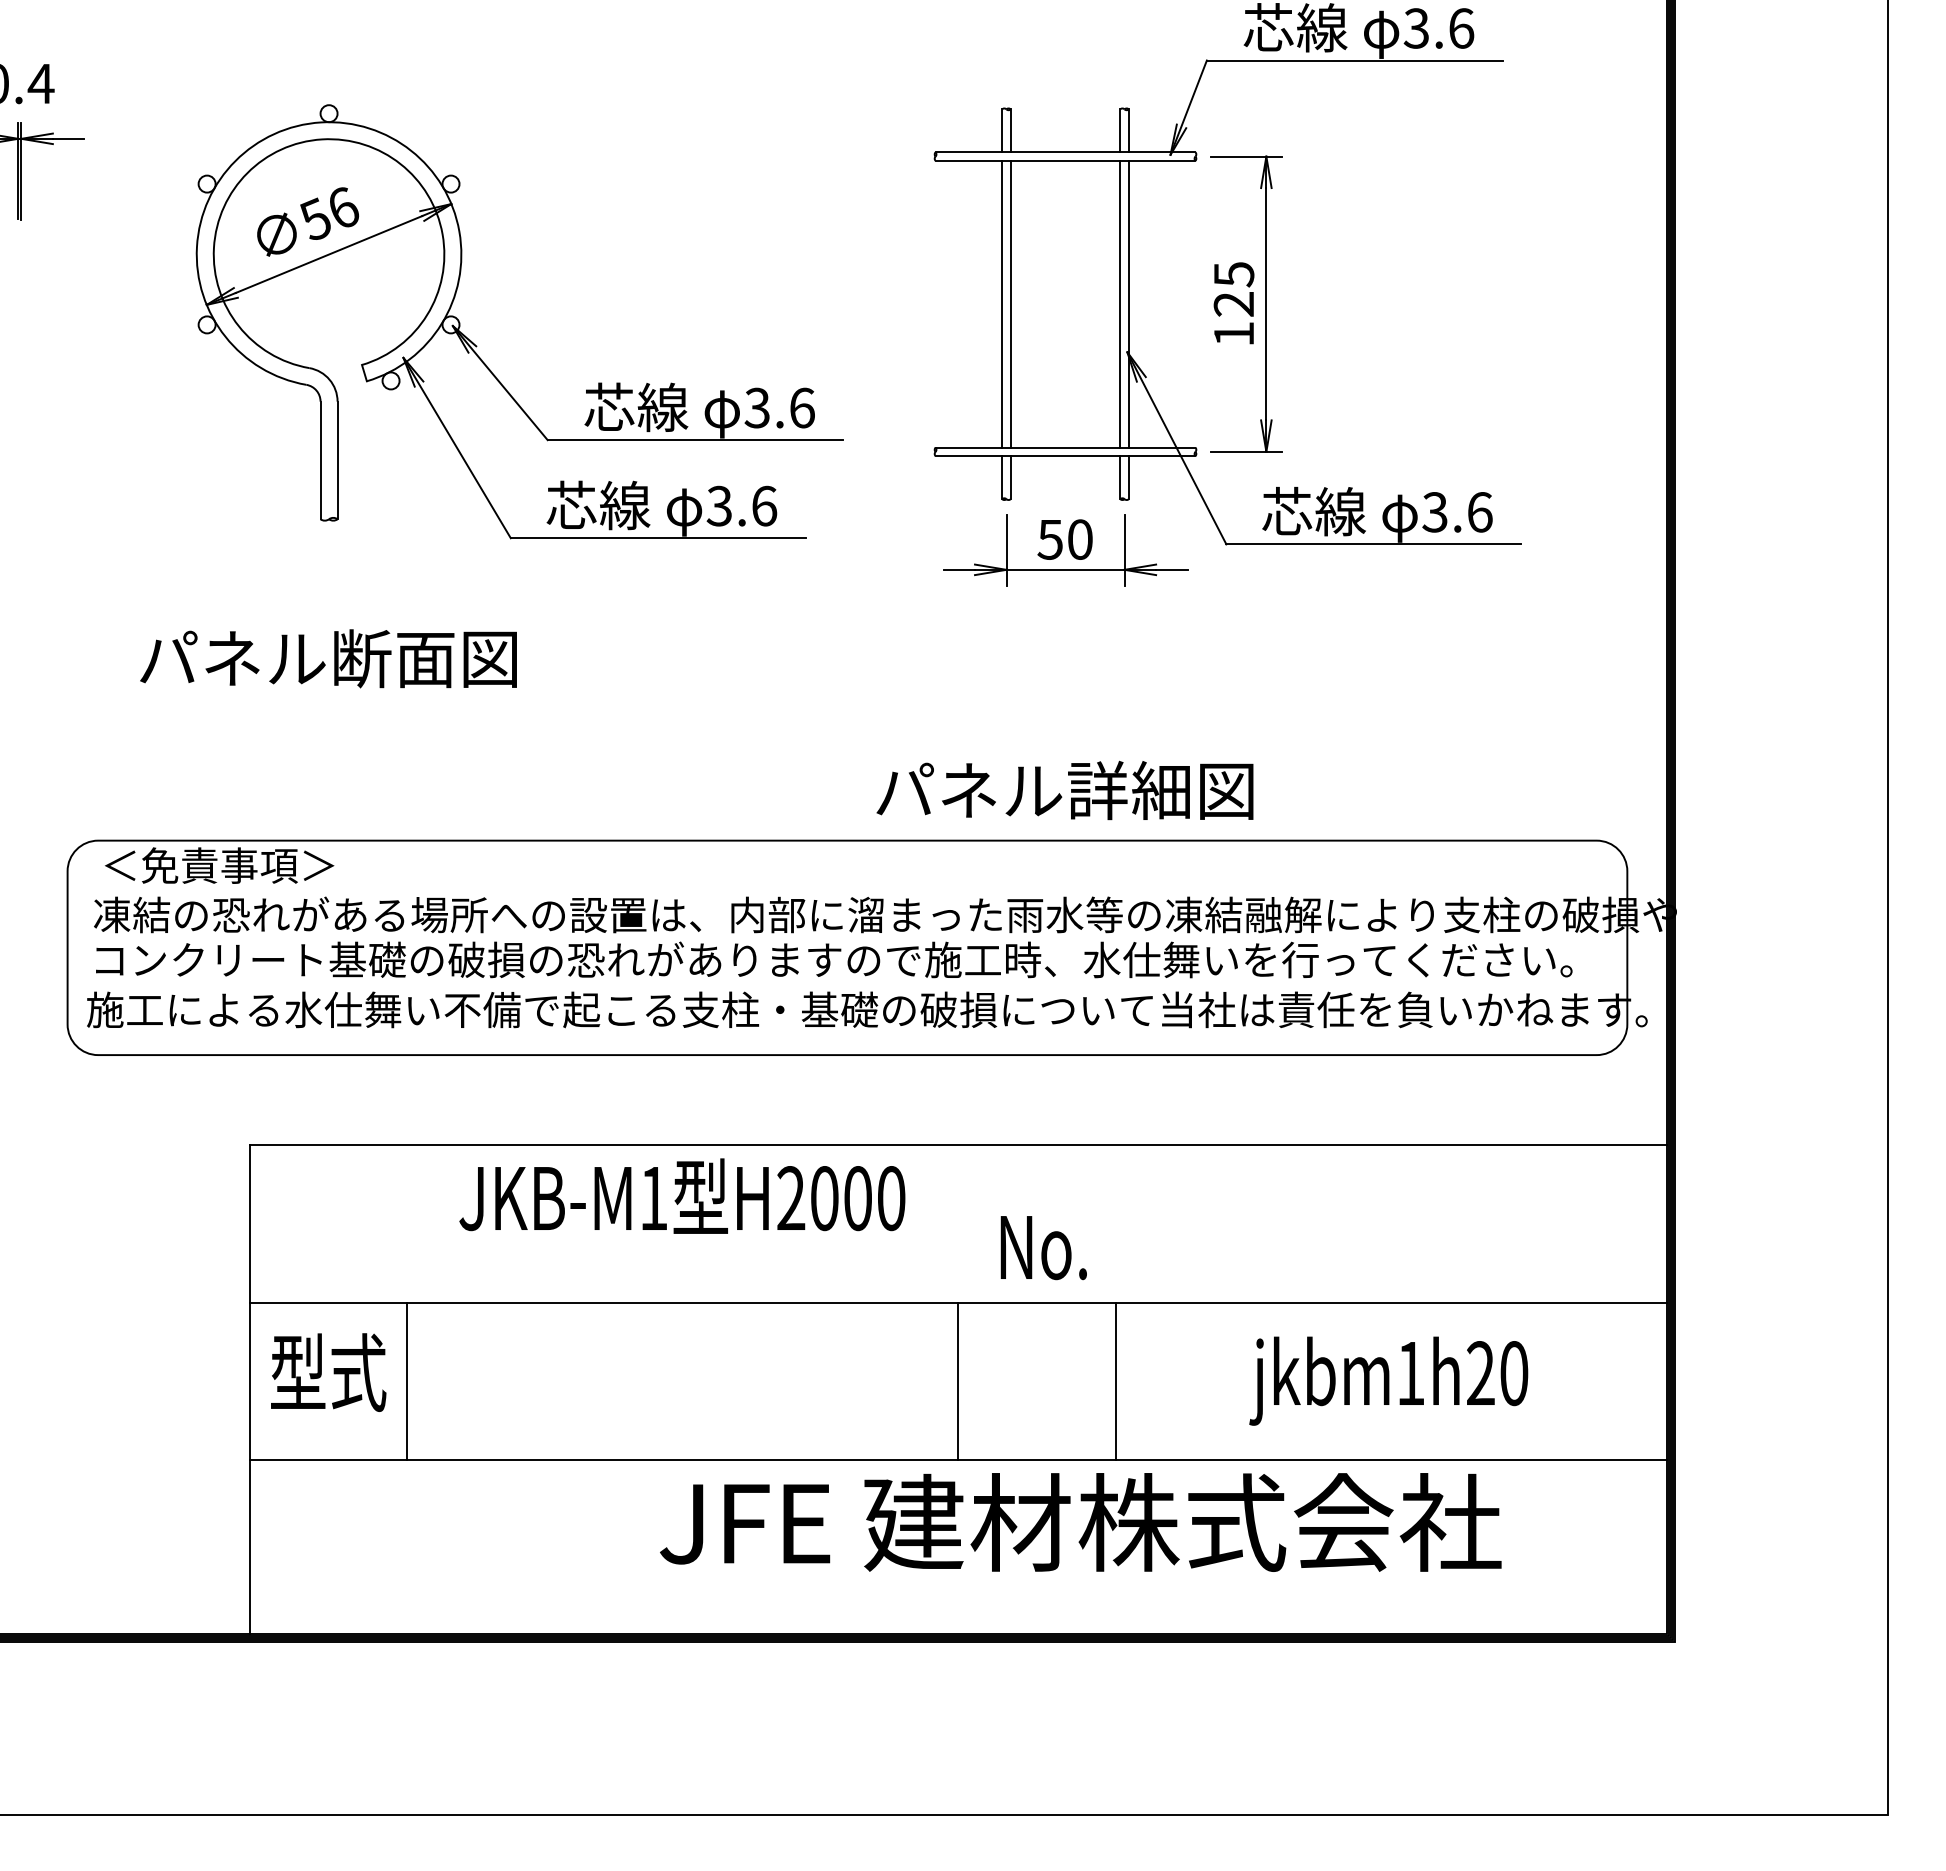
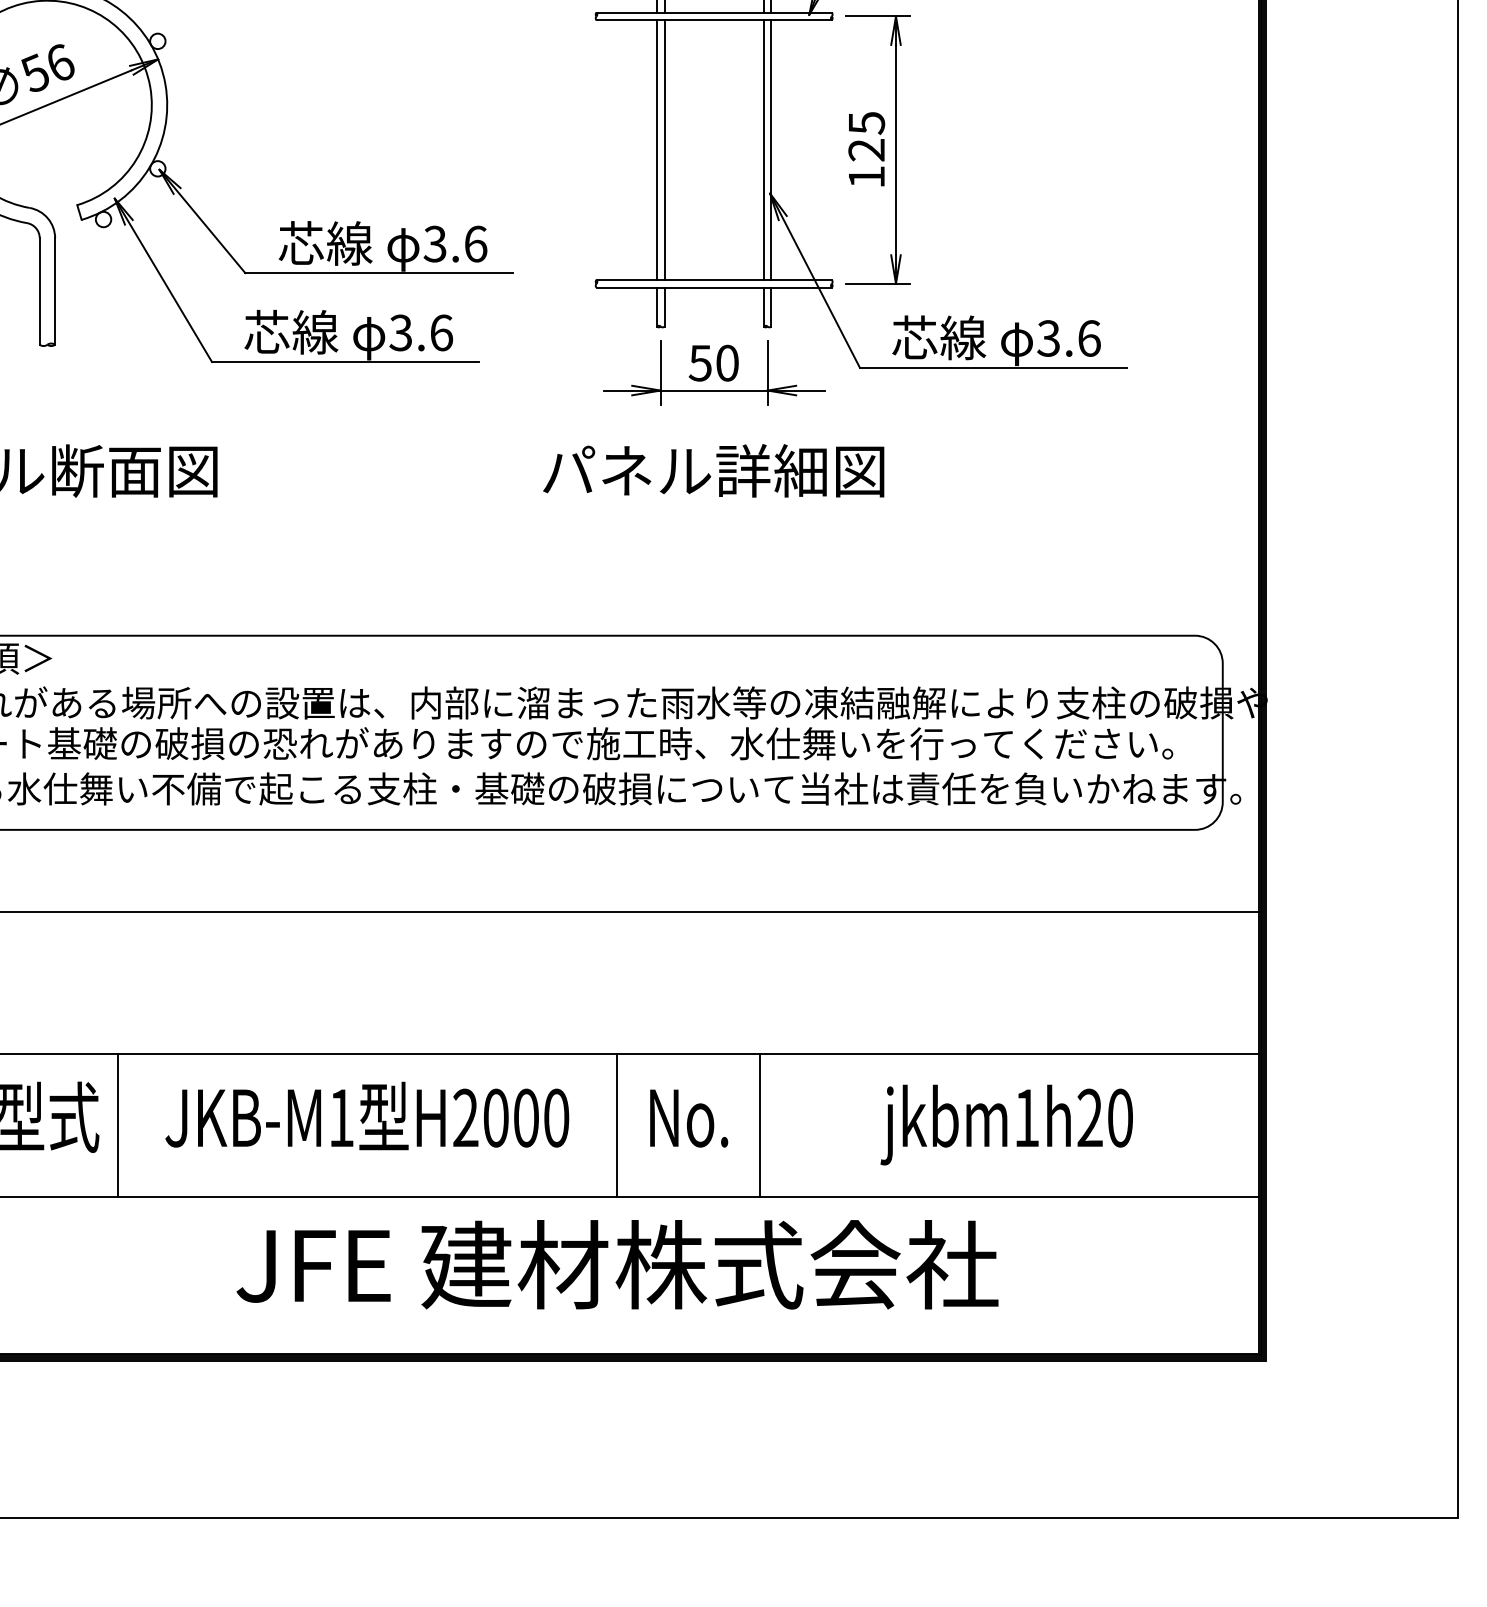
text: (1064, 790) -> (713, 470), moved
text: (682, 1195) -> (367, 1115), moved
text: (1043, 1248) -> (688, 1119), moved
text: (1080, 1522) -> (617, 1264), moved

